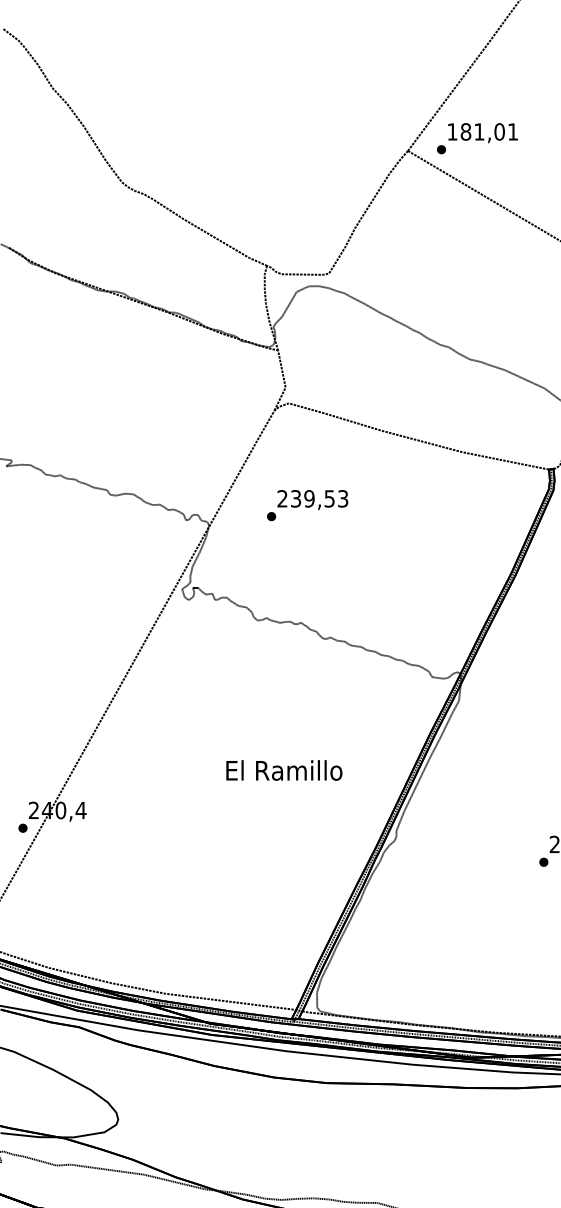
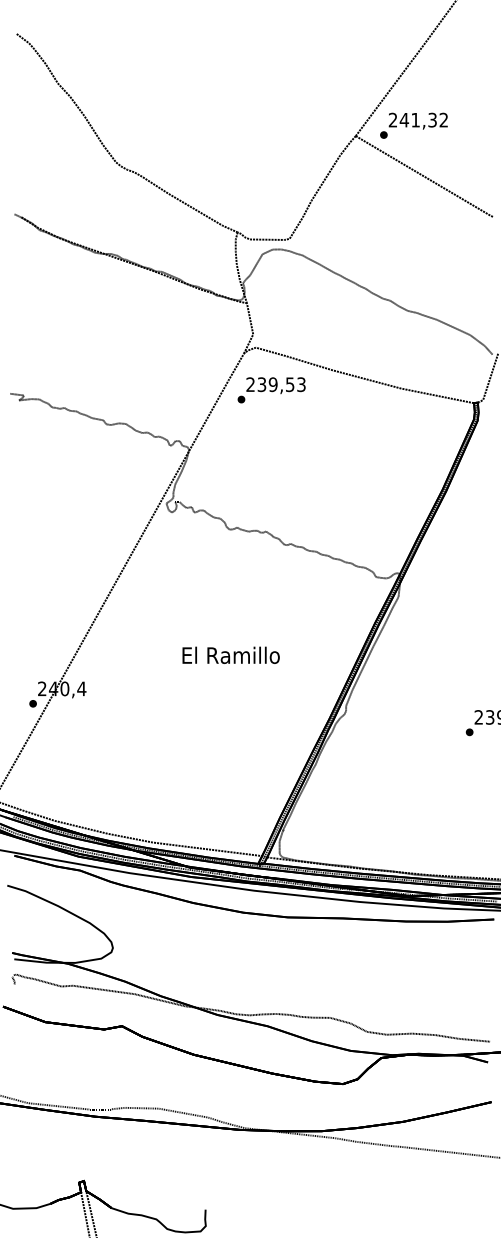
text: (481, 131) -> (417, 119), 181,01 -> 241,32
text: (307, 505) -> (271, 390), moved
text: (283, 769) -> (230, 654), moved

